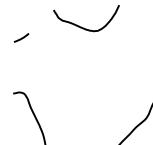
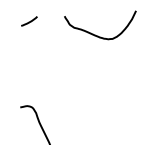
line: (21, 37) -> (29, 21), moved

